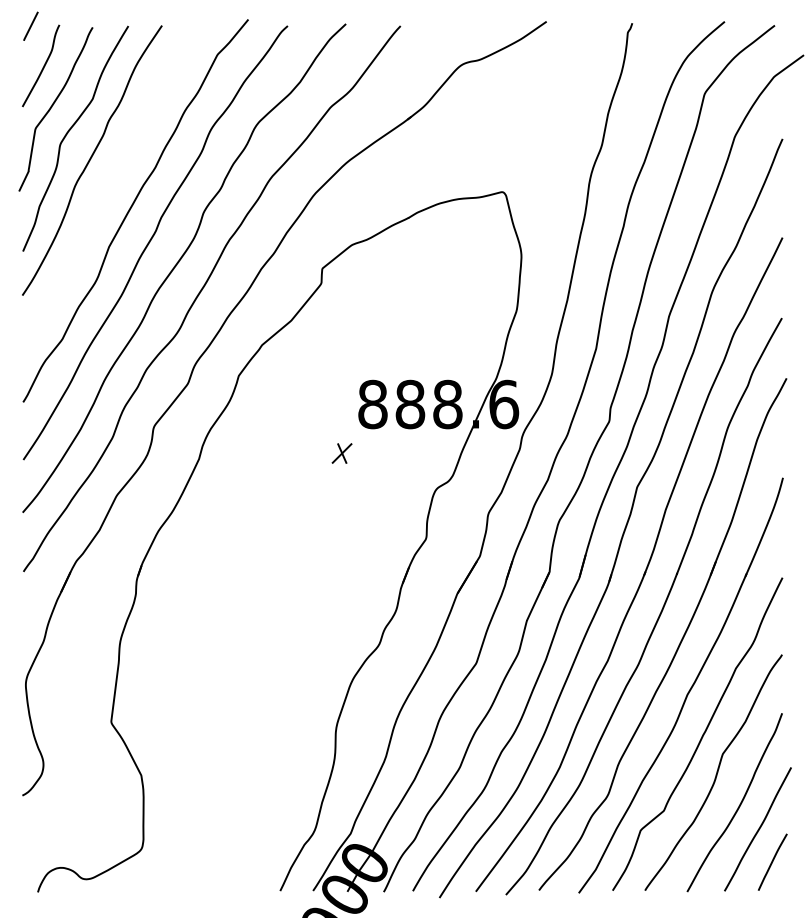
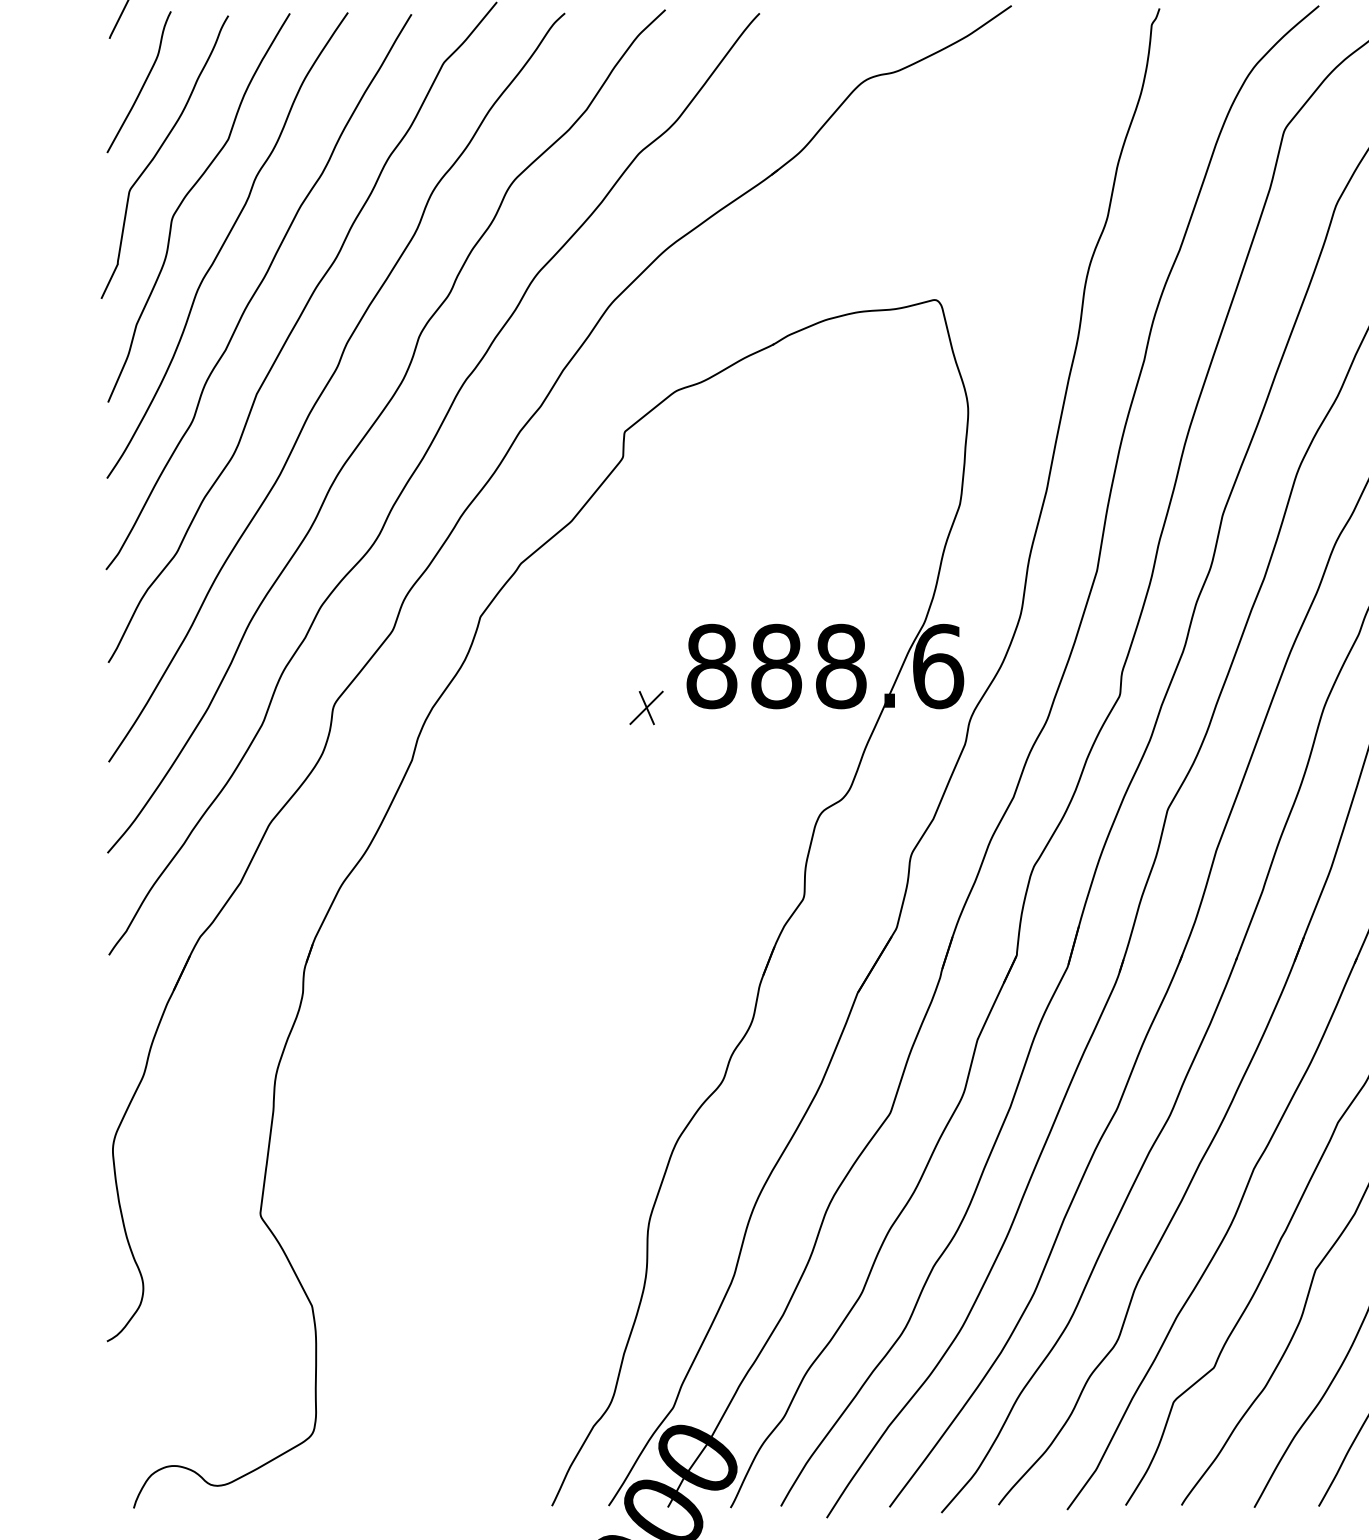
curve: (110, 186) -> (258, 290), added
part: (341, 453) -> (645, 707), moved

